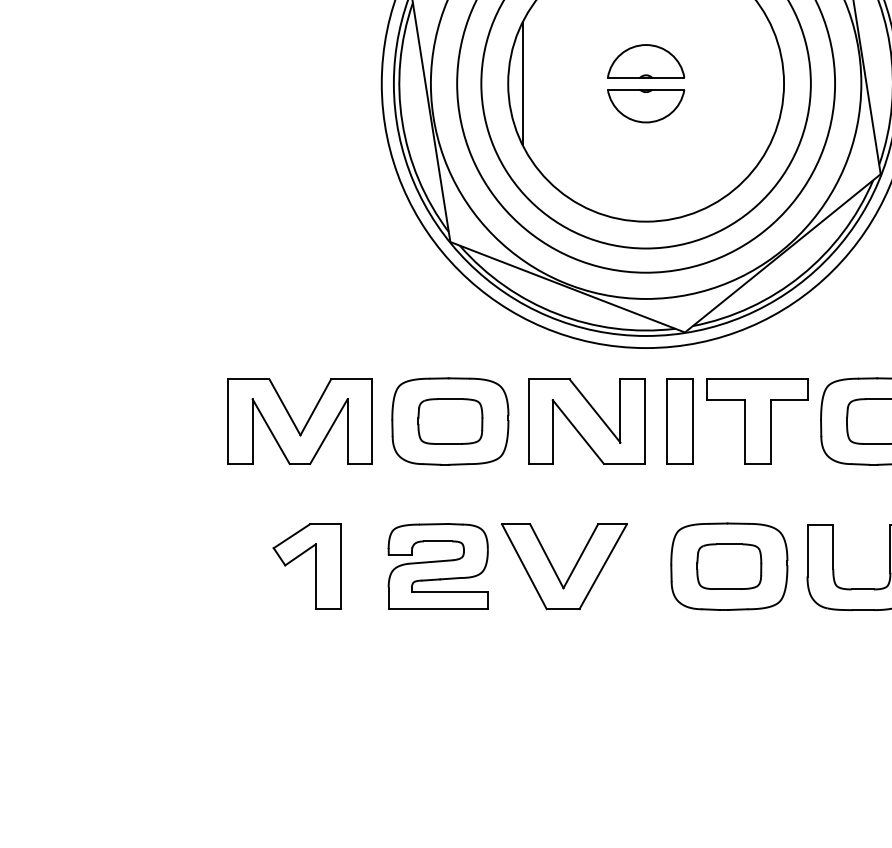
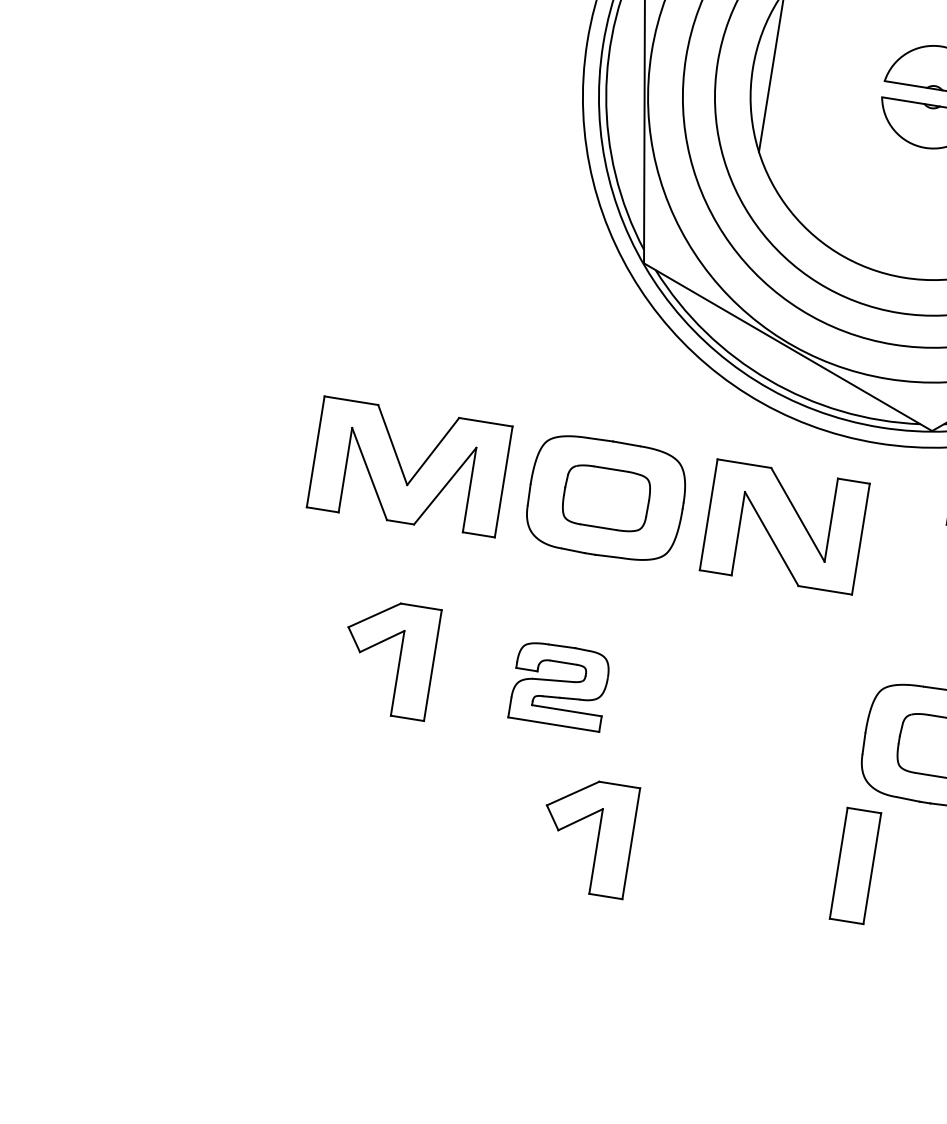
part: (679, 421) -> (855, 865), moved
part: (437, 566) -> (559, 685), size x0.7
part: (572, 569) -> (735, 717), removed
part: (484, 675) -> (597, 838), added

